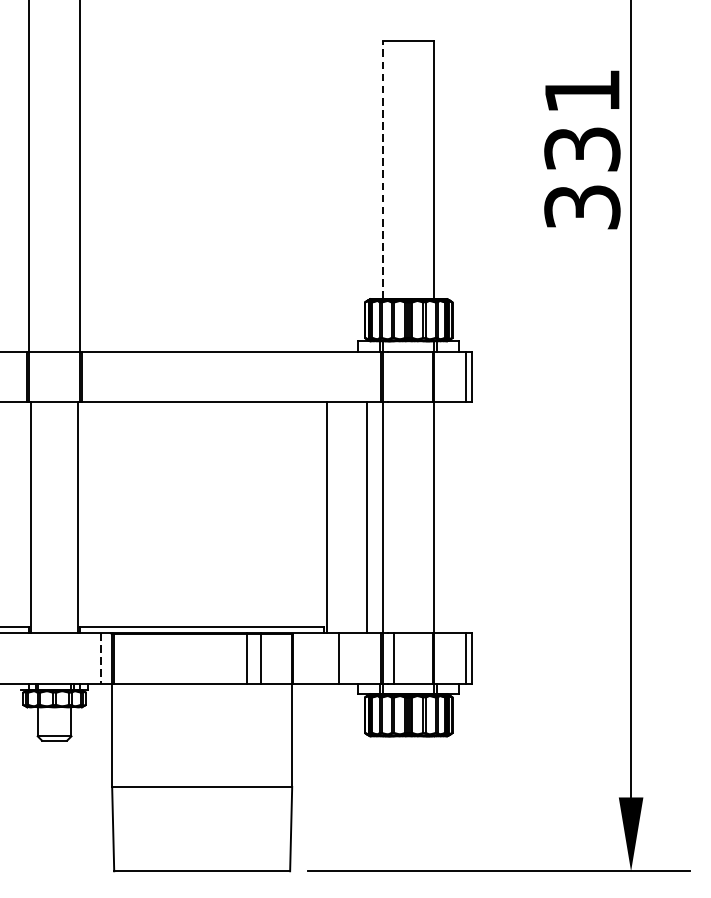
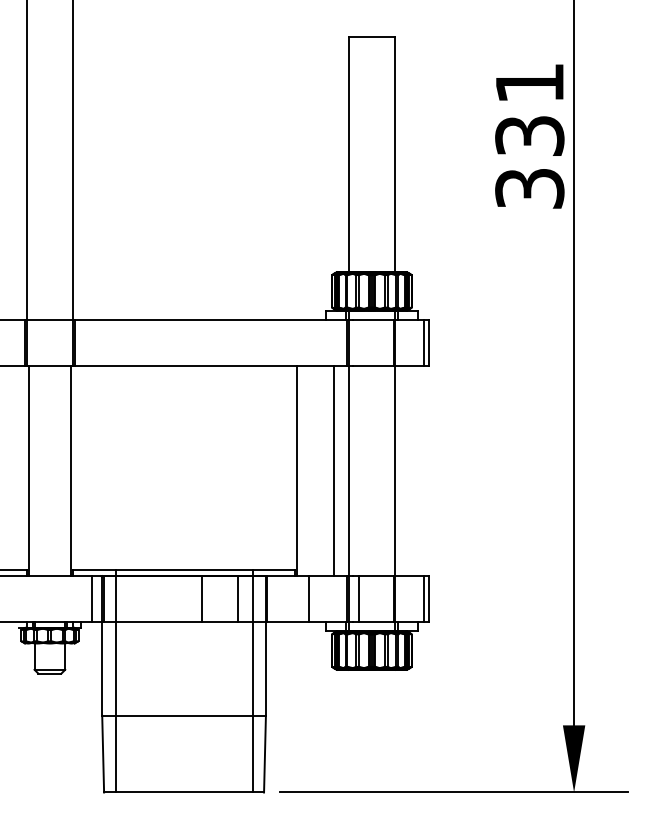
line: (382, 169) -> (348, 154), dashed -> solid
line: (246, 657) -> (201, 598), moved
line: (101, 659) -> (92, 599), dashed -> solid
line: (126, 749) -> (115, 681), added
line: (277, 749) -> (252, 681), added

